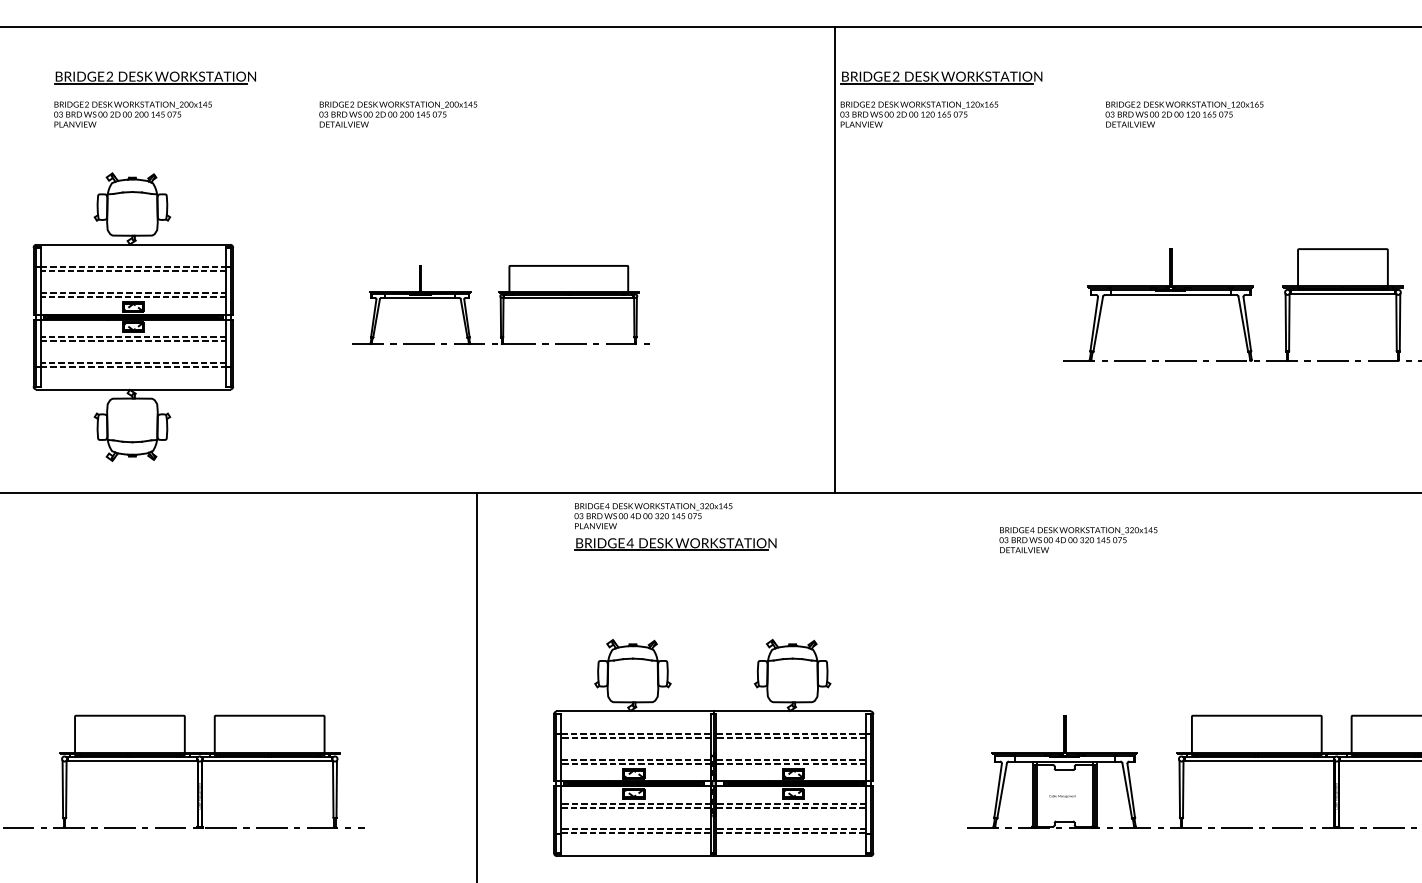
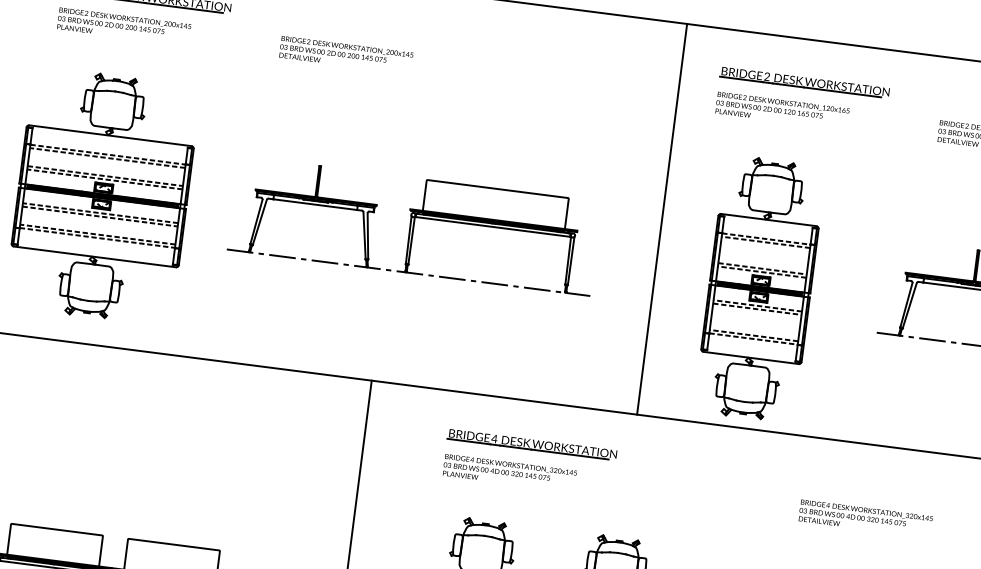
line: (835, 259) -> (662, 218), moved
part: (503, 304) -> (413, 225), size x1.43
part: (919, 326) -> (759, 288), added
text: (653, 516) -> (509, 473), moved
text: (1078, 540) -> (865, 519), moved

